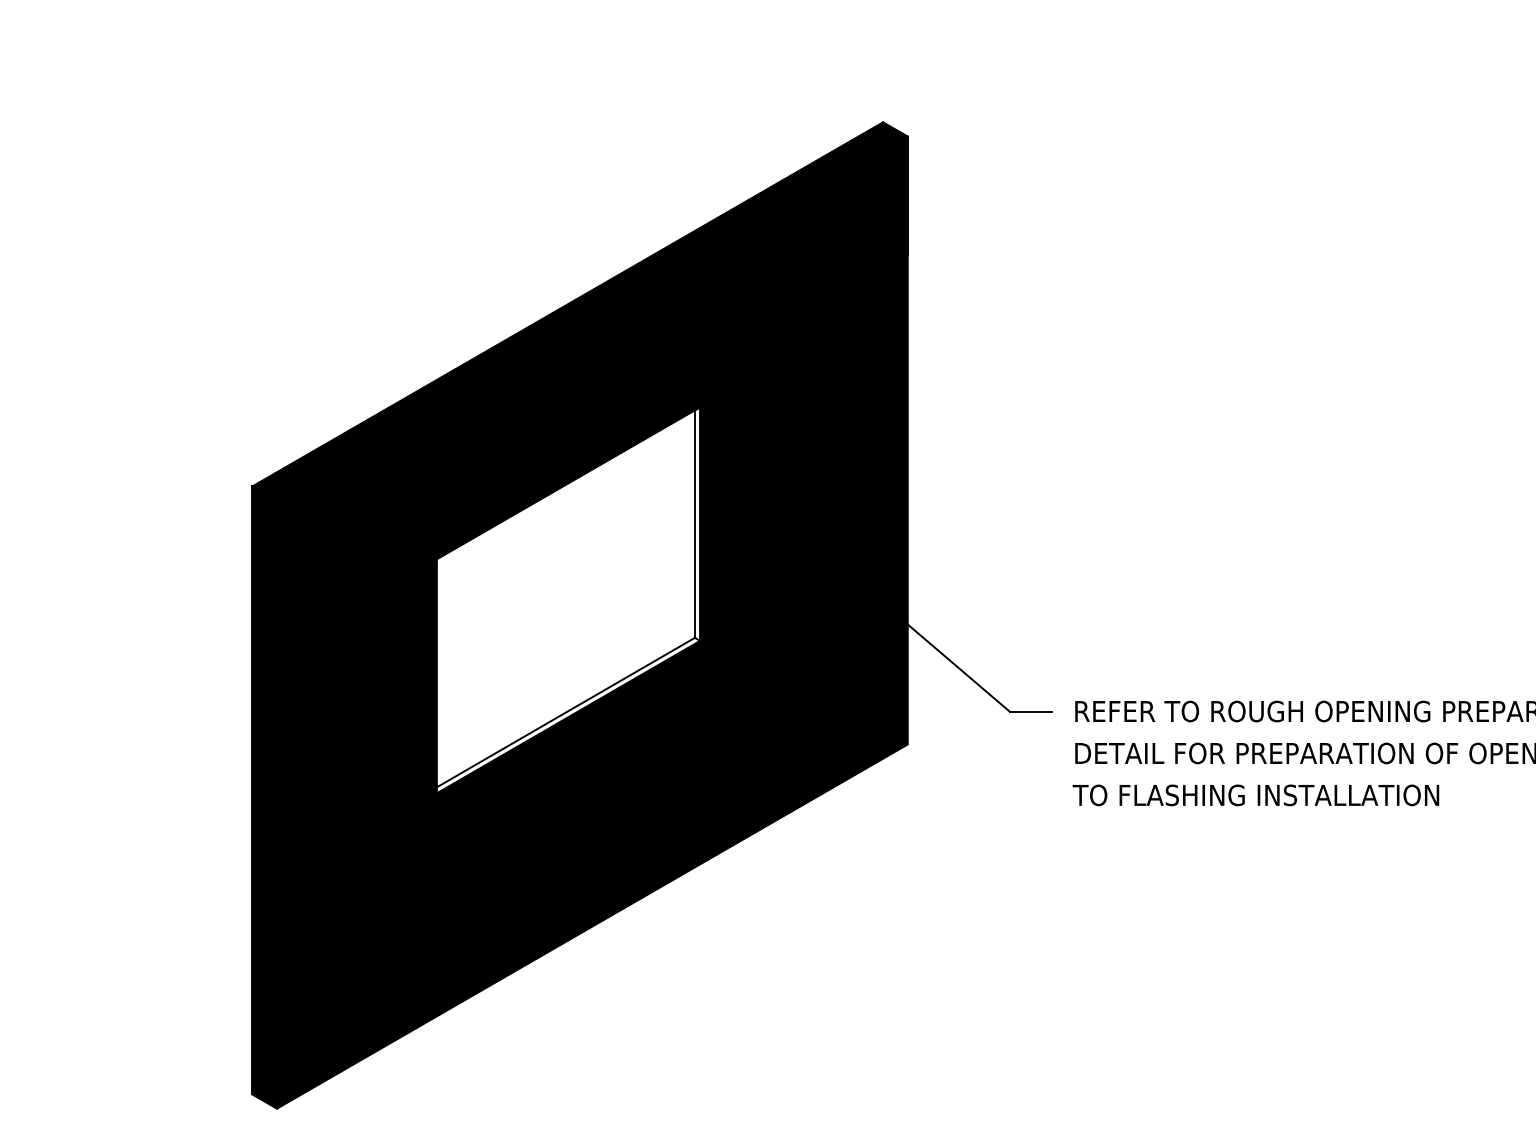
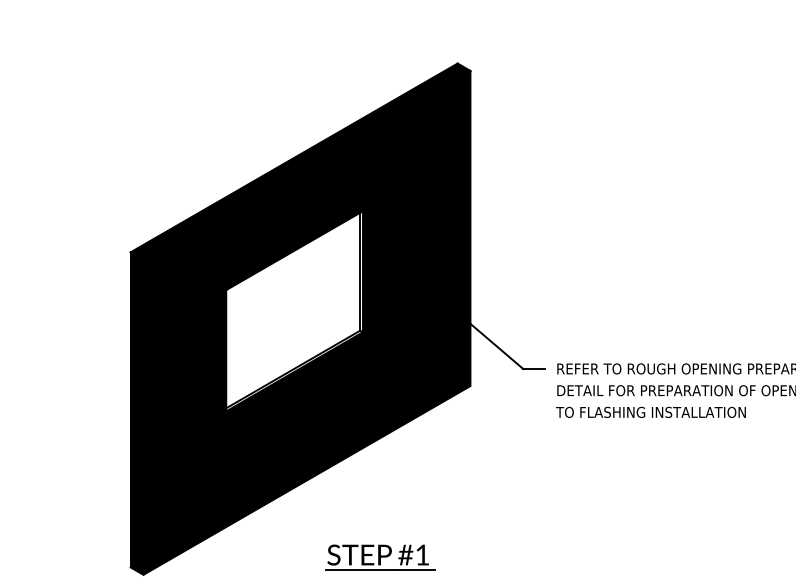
part: (734, 1075) -> (380, 557), added

